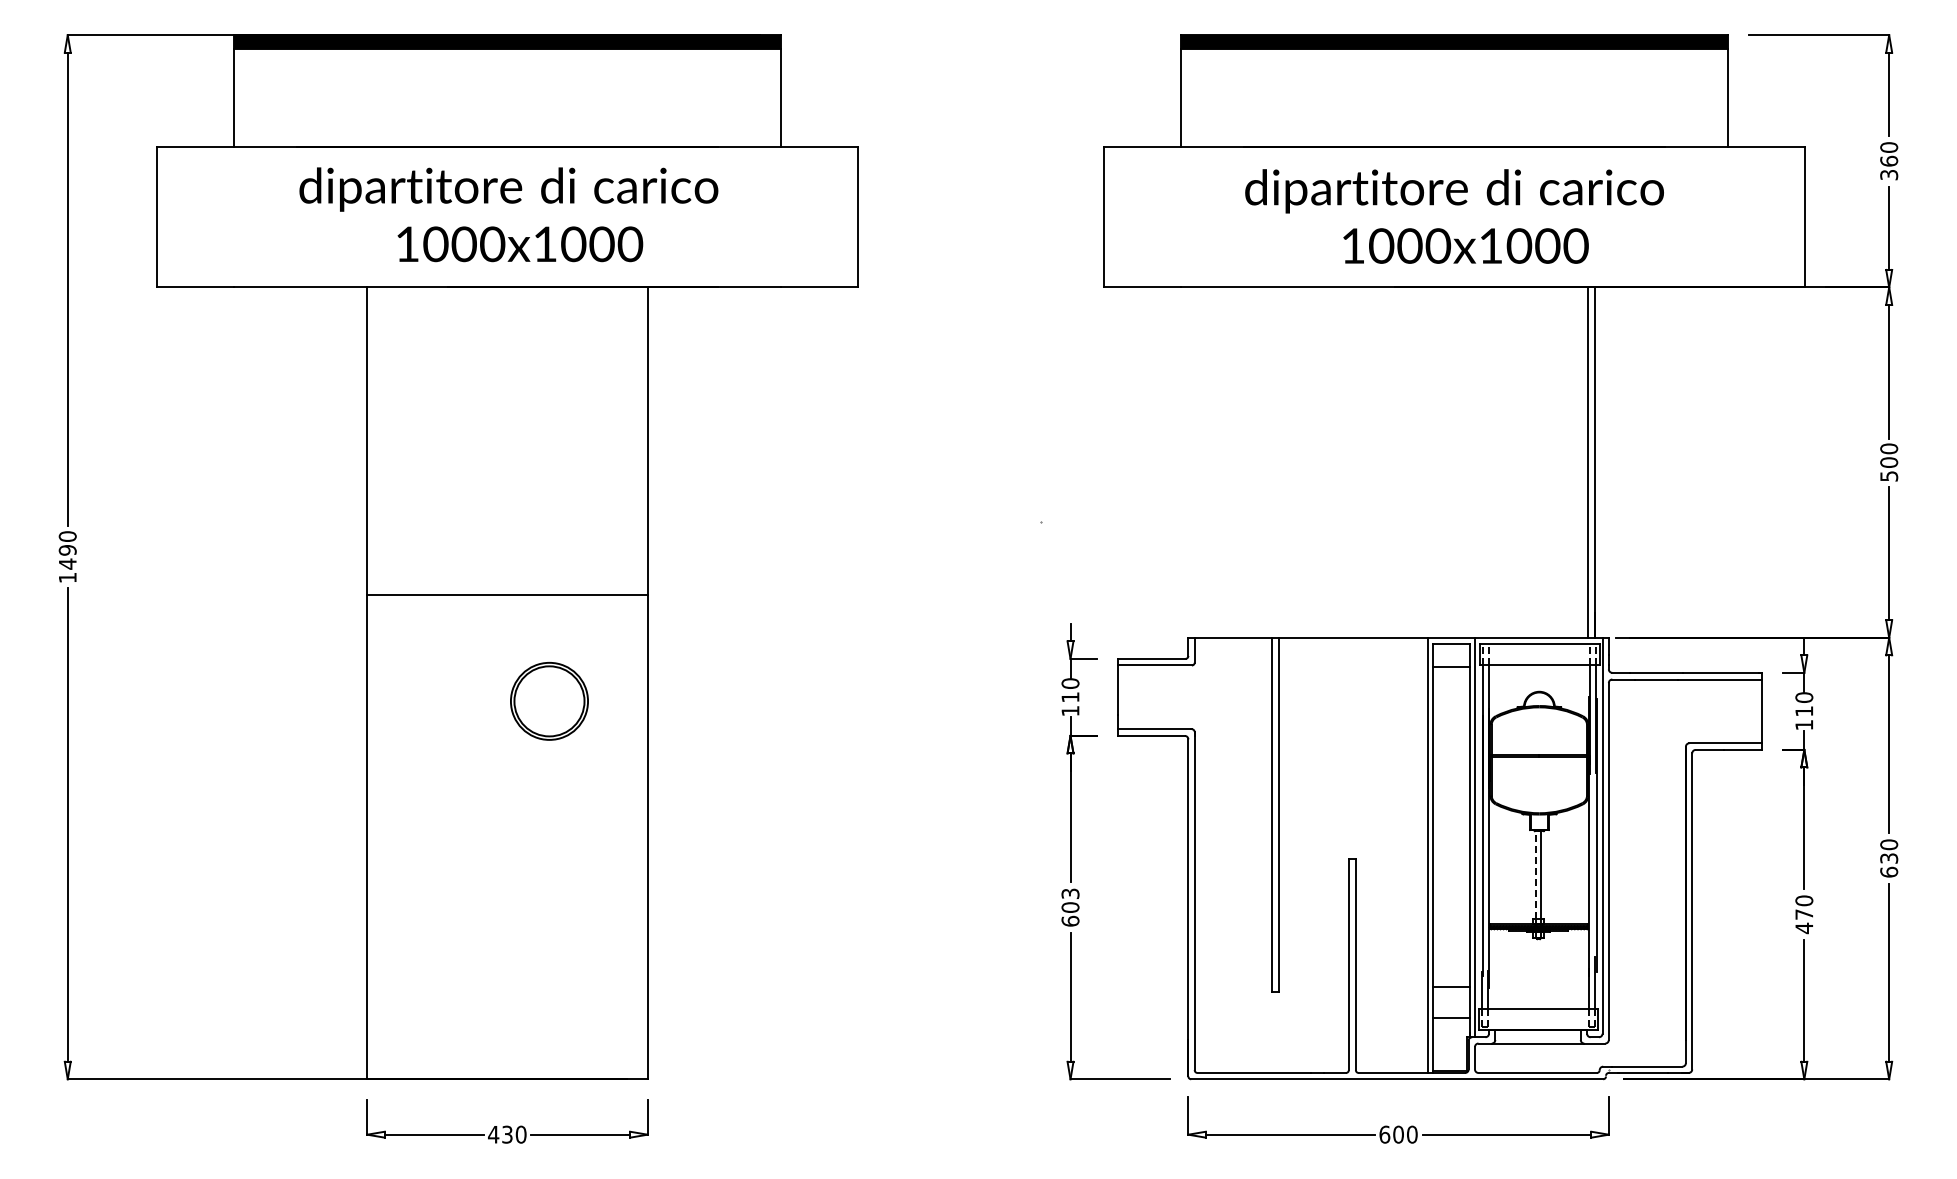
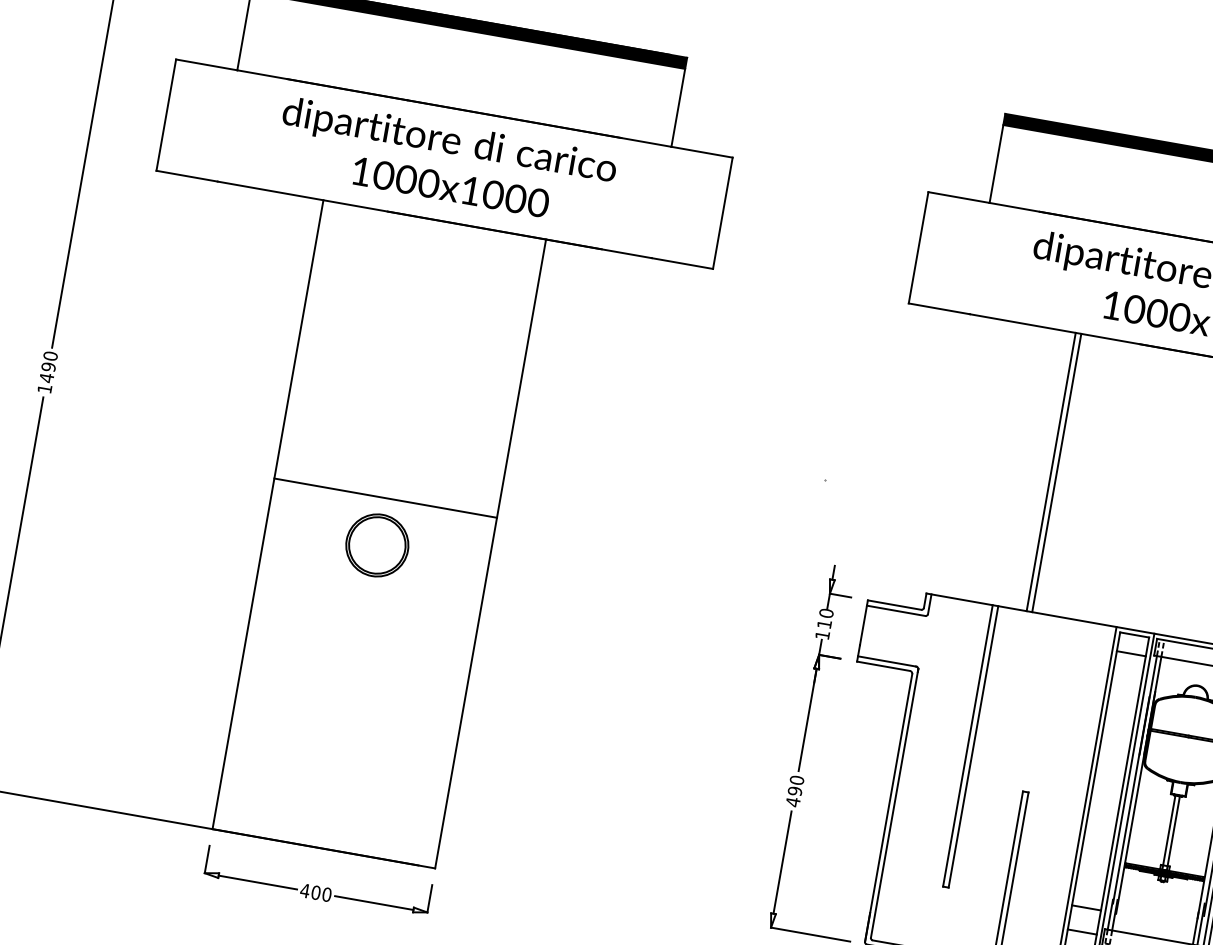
line: (1314, 462) -> (1051, 471), added
line: (1321, 462) -> (1056, 472), added
line: (507, 594) -> (385, 497), moved
part: (549, 701) -> (377, 545), moved
line: (1535, 875) -> (1168, 830), dashed -> solid
text: (1070, 907) -> (795, 791), 603 -> 490
text: (507, 1134) -> (316, 892), 430 -> 400

